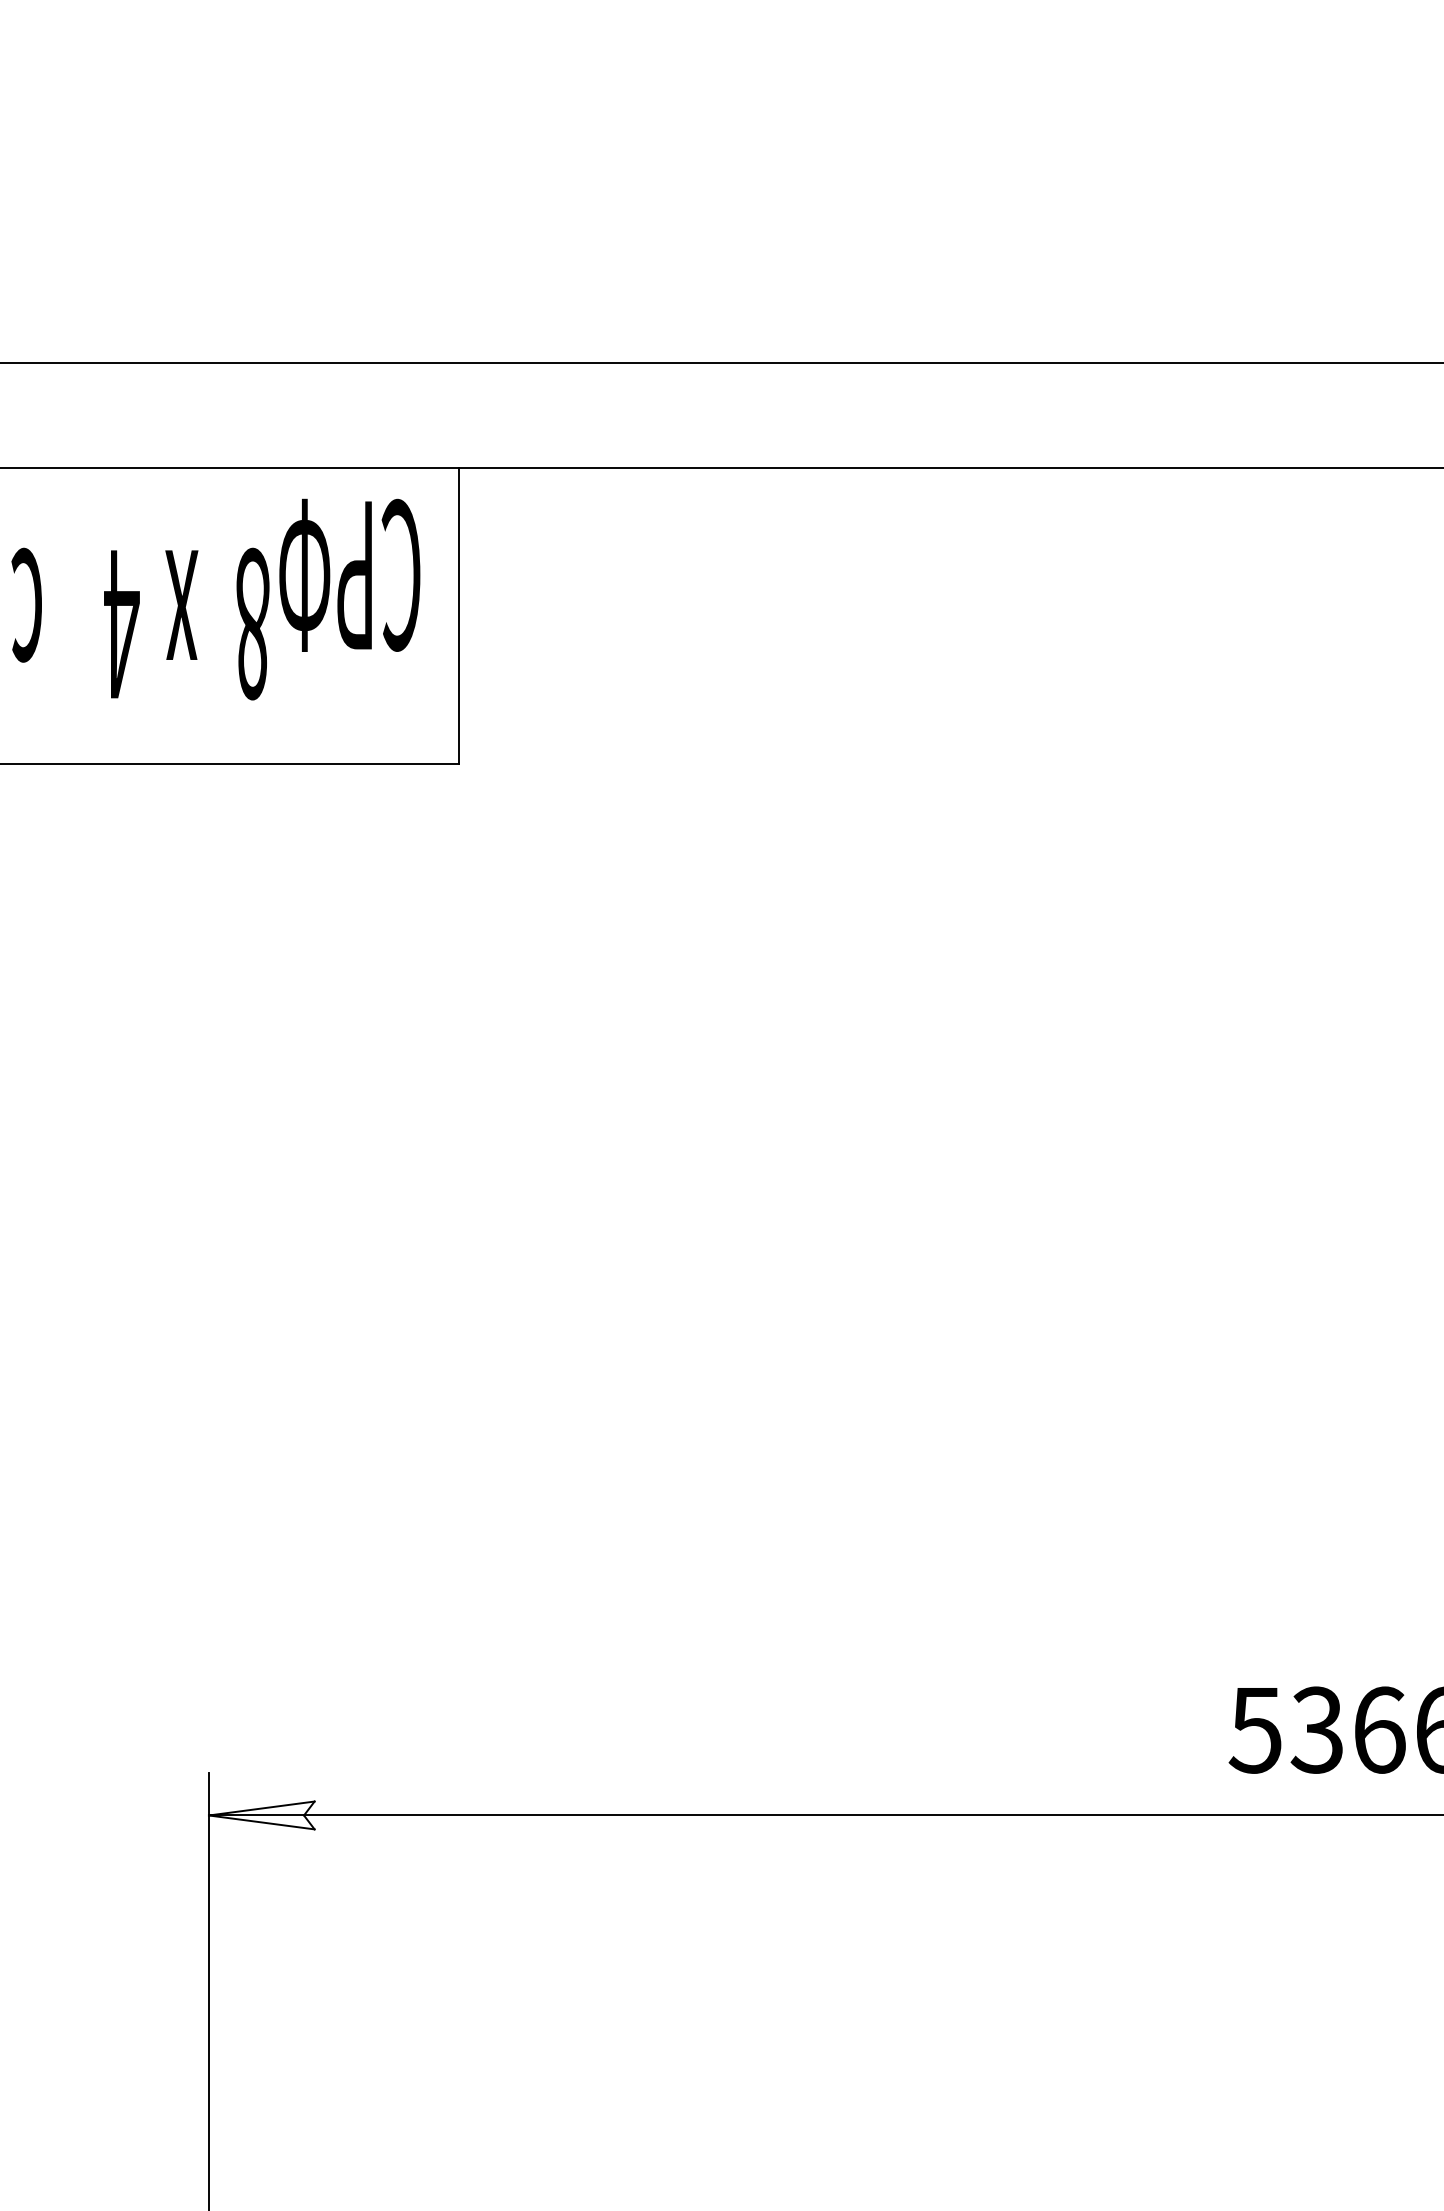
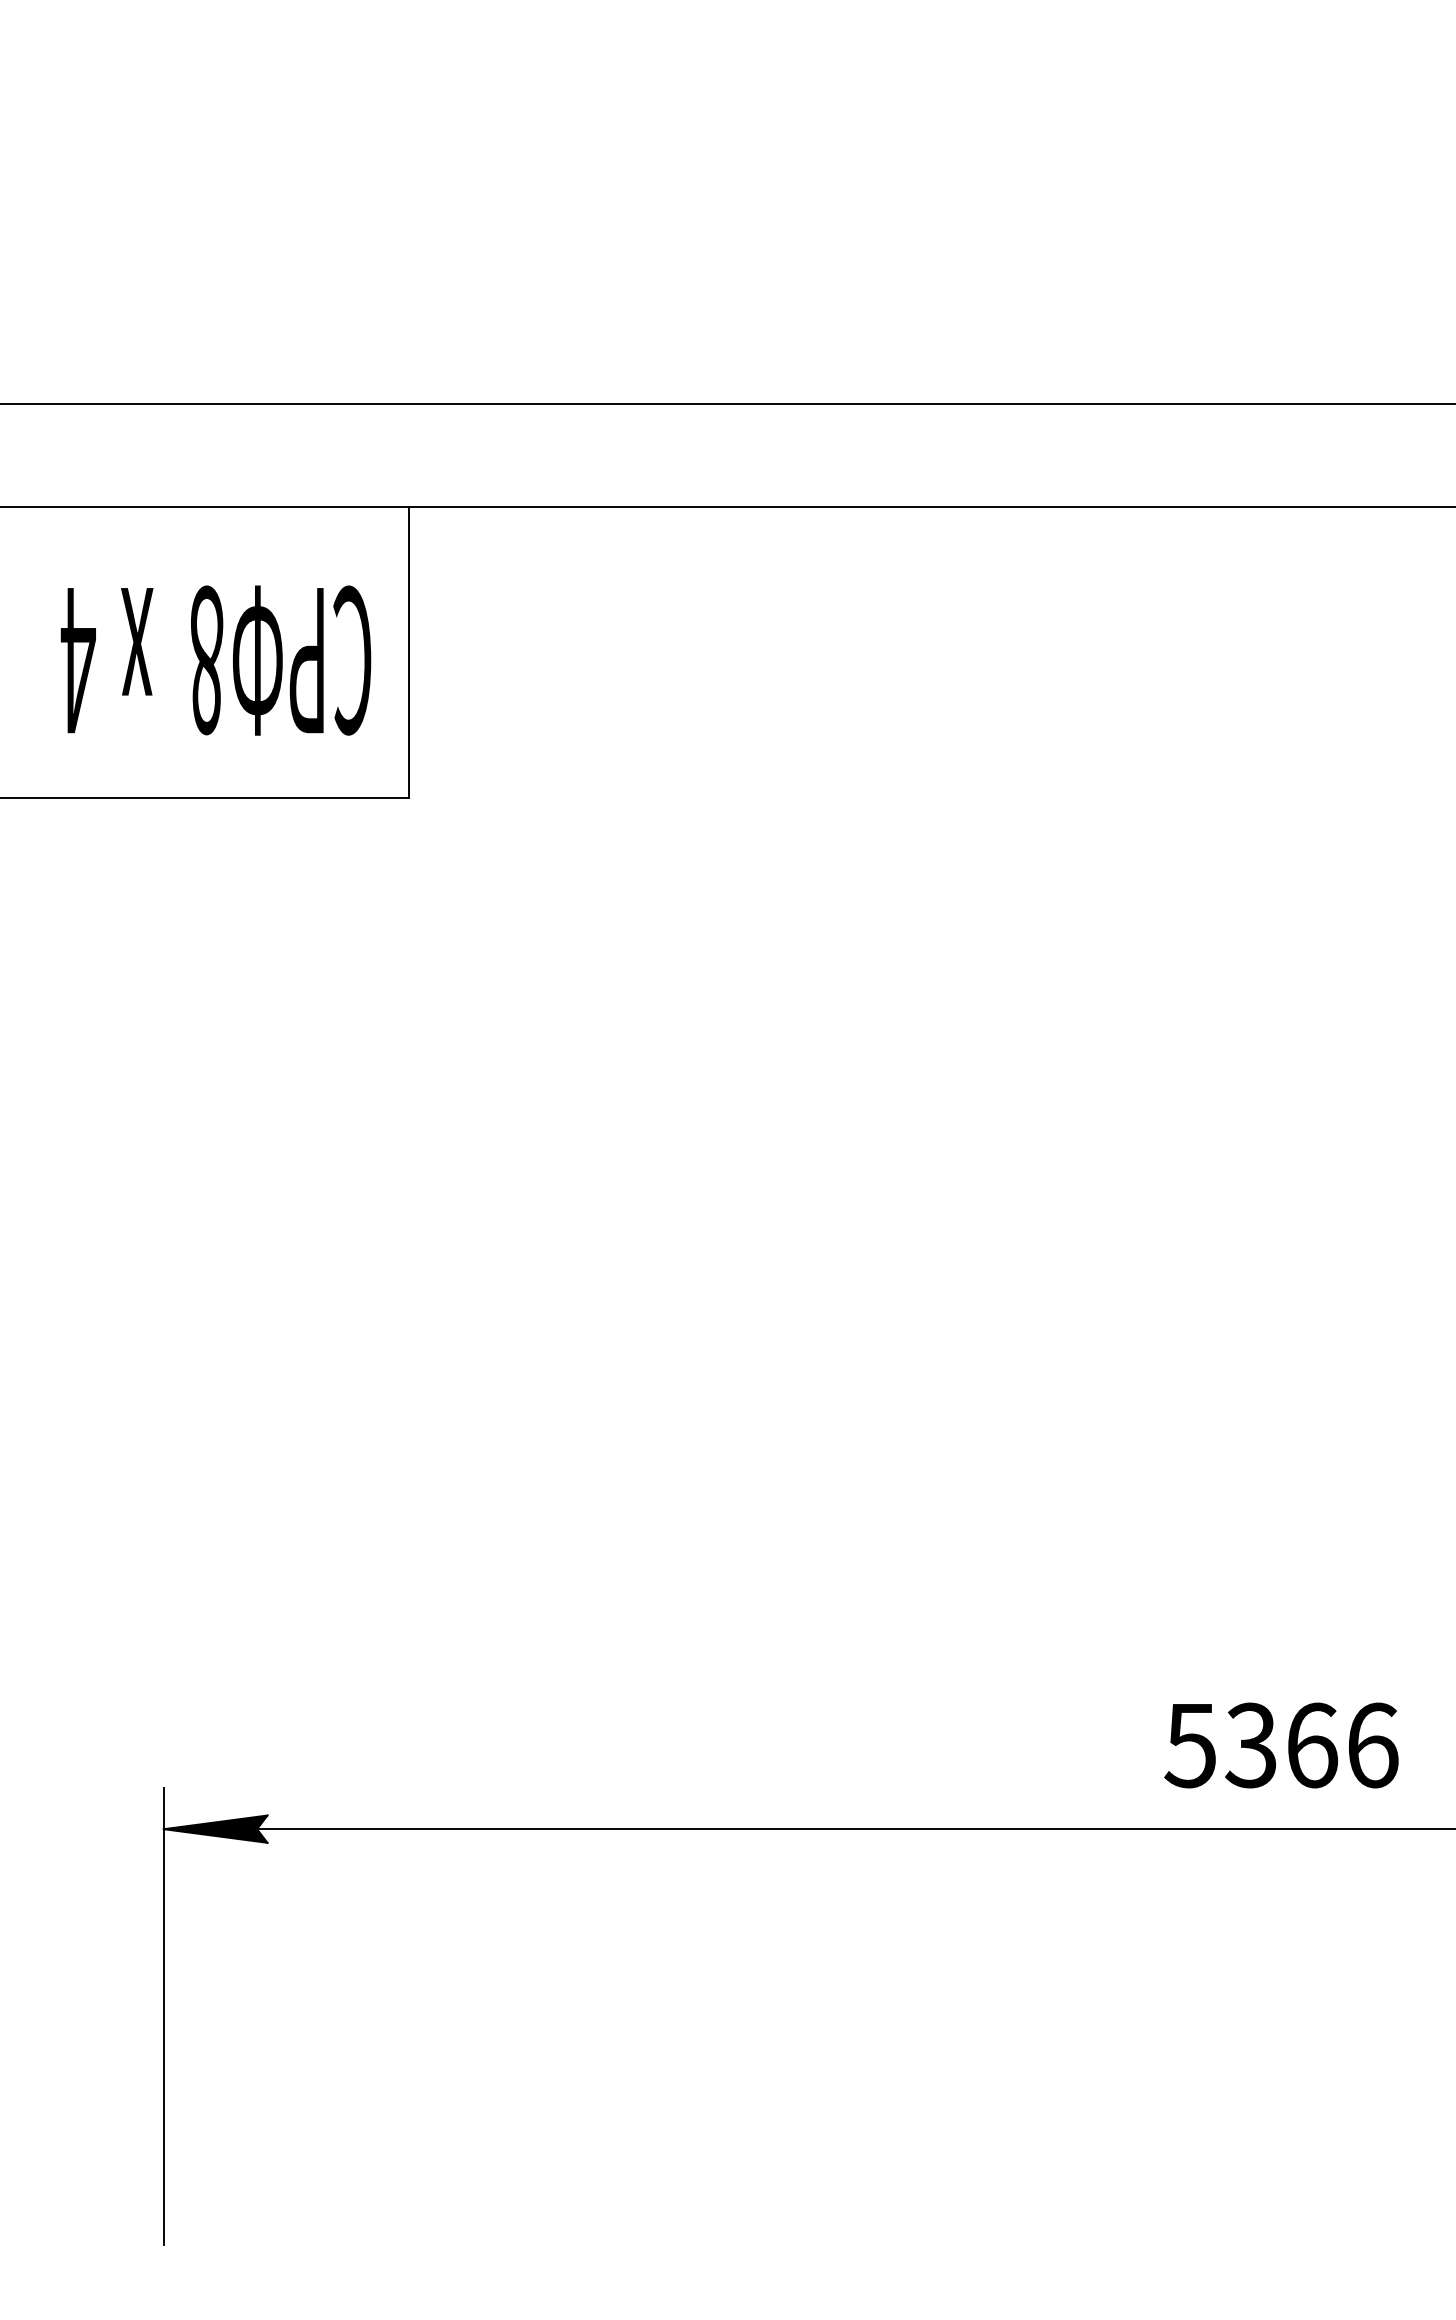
text: (350, 575) -> (302, 660), moved
fill: (261, 1814) -> (215, 1828), added

